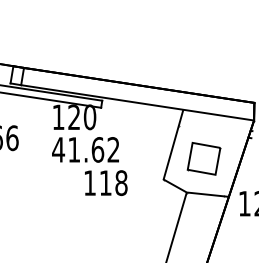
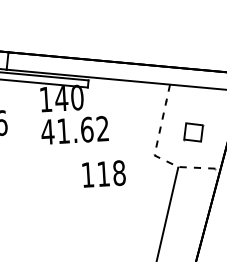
text: (73, 116) -> (60, 97), 120 -> 140
part: (203, 158) -> (193, 132), size x0.6
line: (163, 179) -> (154, 155), solid -> dashed
text: (106, 182) -> (104, 173), moved

